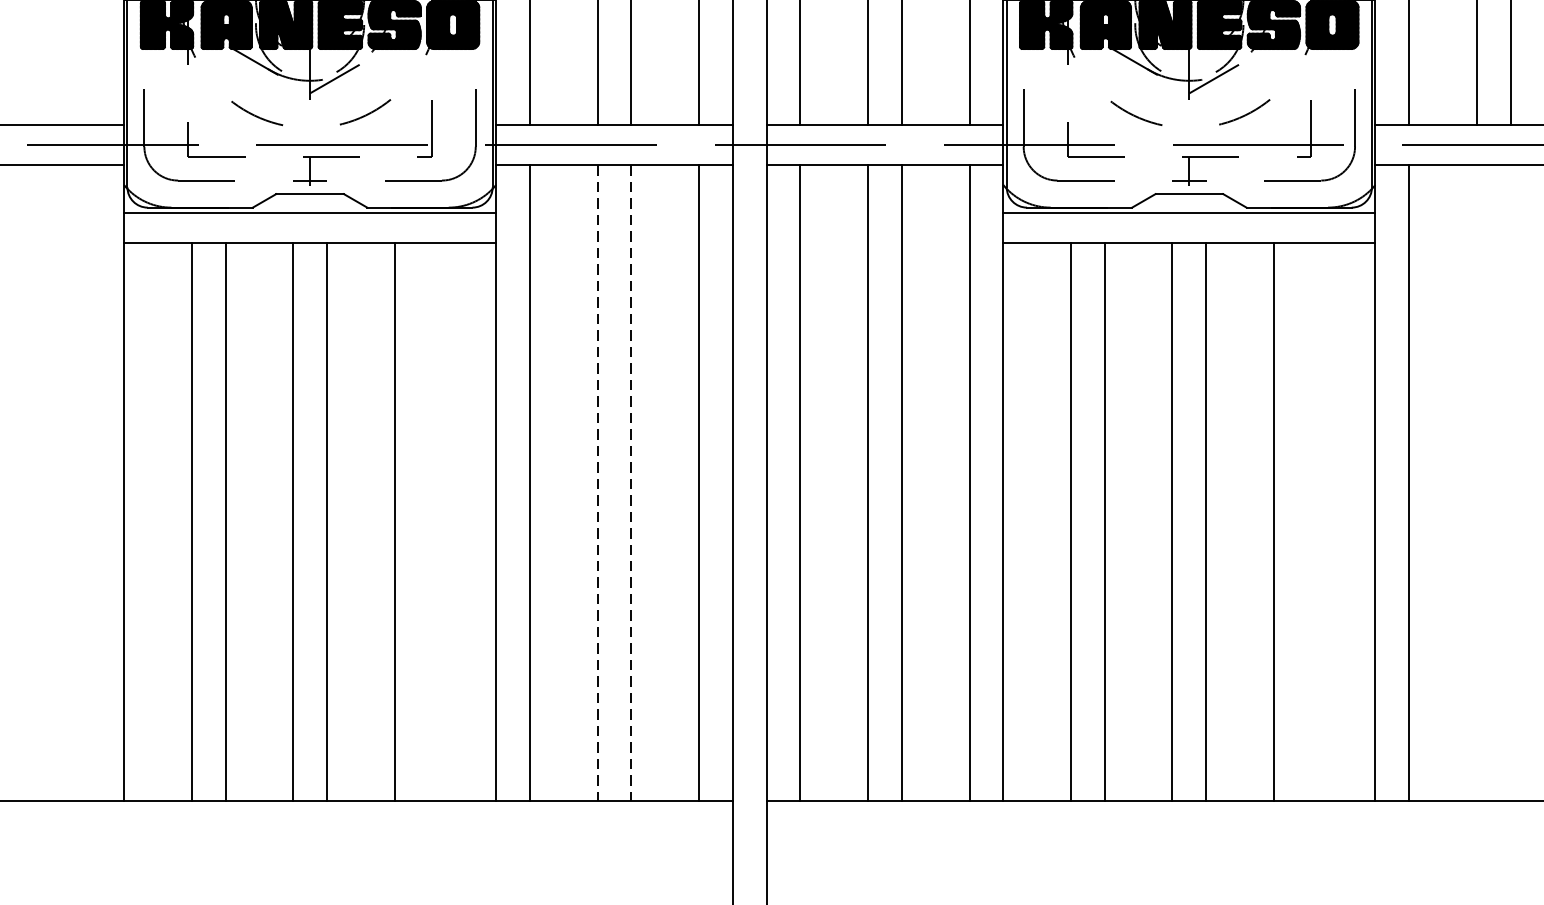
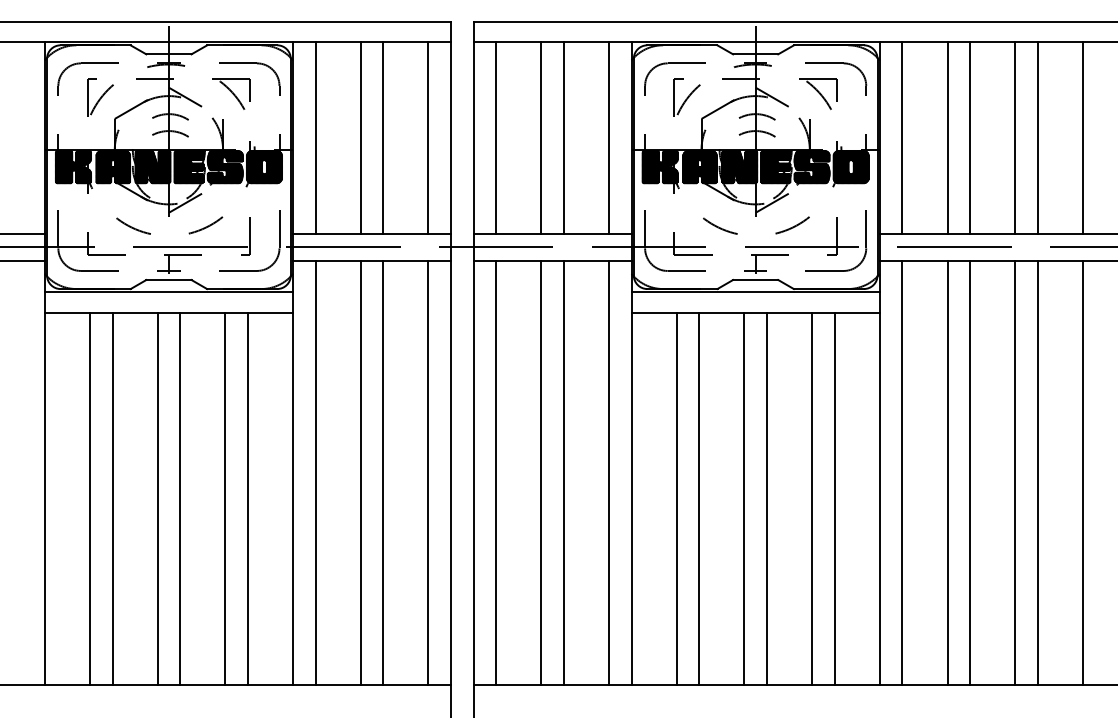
line: (1476, 482) -> (947, 472), added
line: (1511, 482) -> (970, 472), added
line: (597, 484) -> (360, 473), dashed -> solid
line: (631, 484) -> (383, 473), dashed -> solid
line: (427, 521) -> (247, 498), added
line: (1307, 521) -> (834, 498), added

